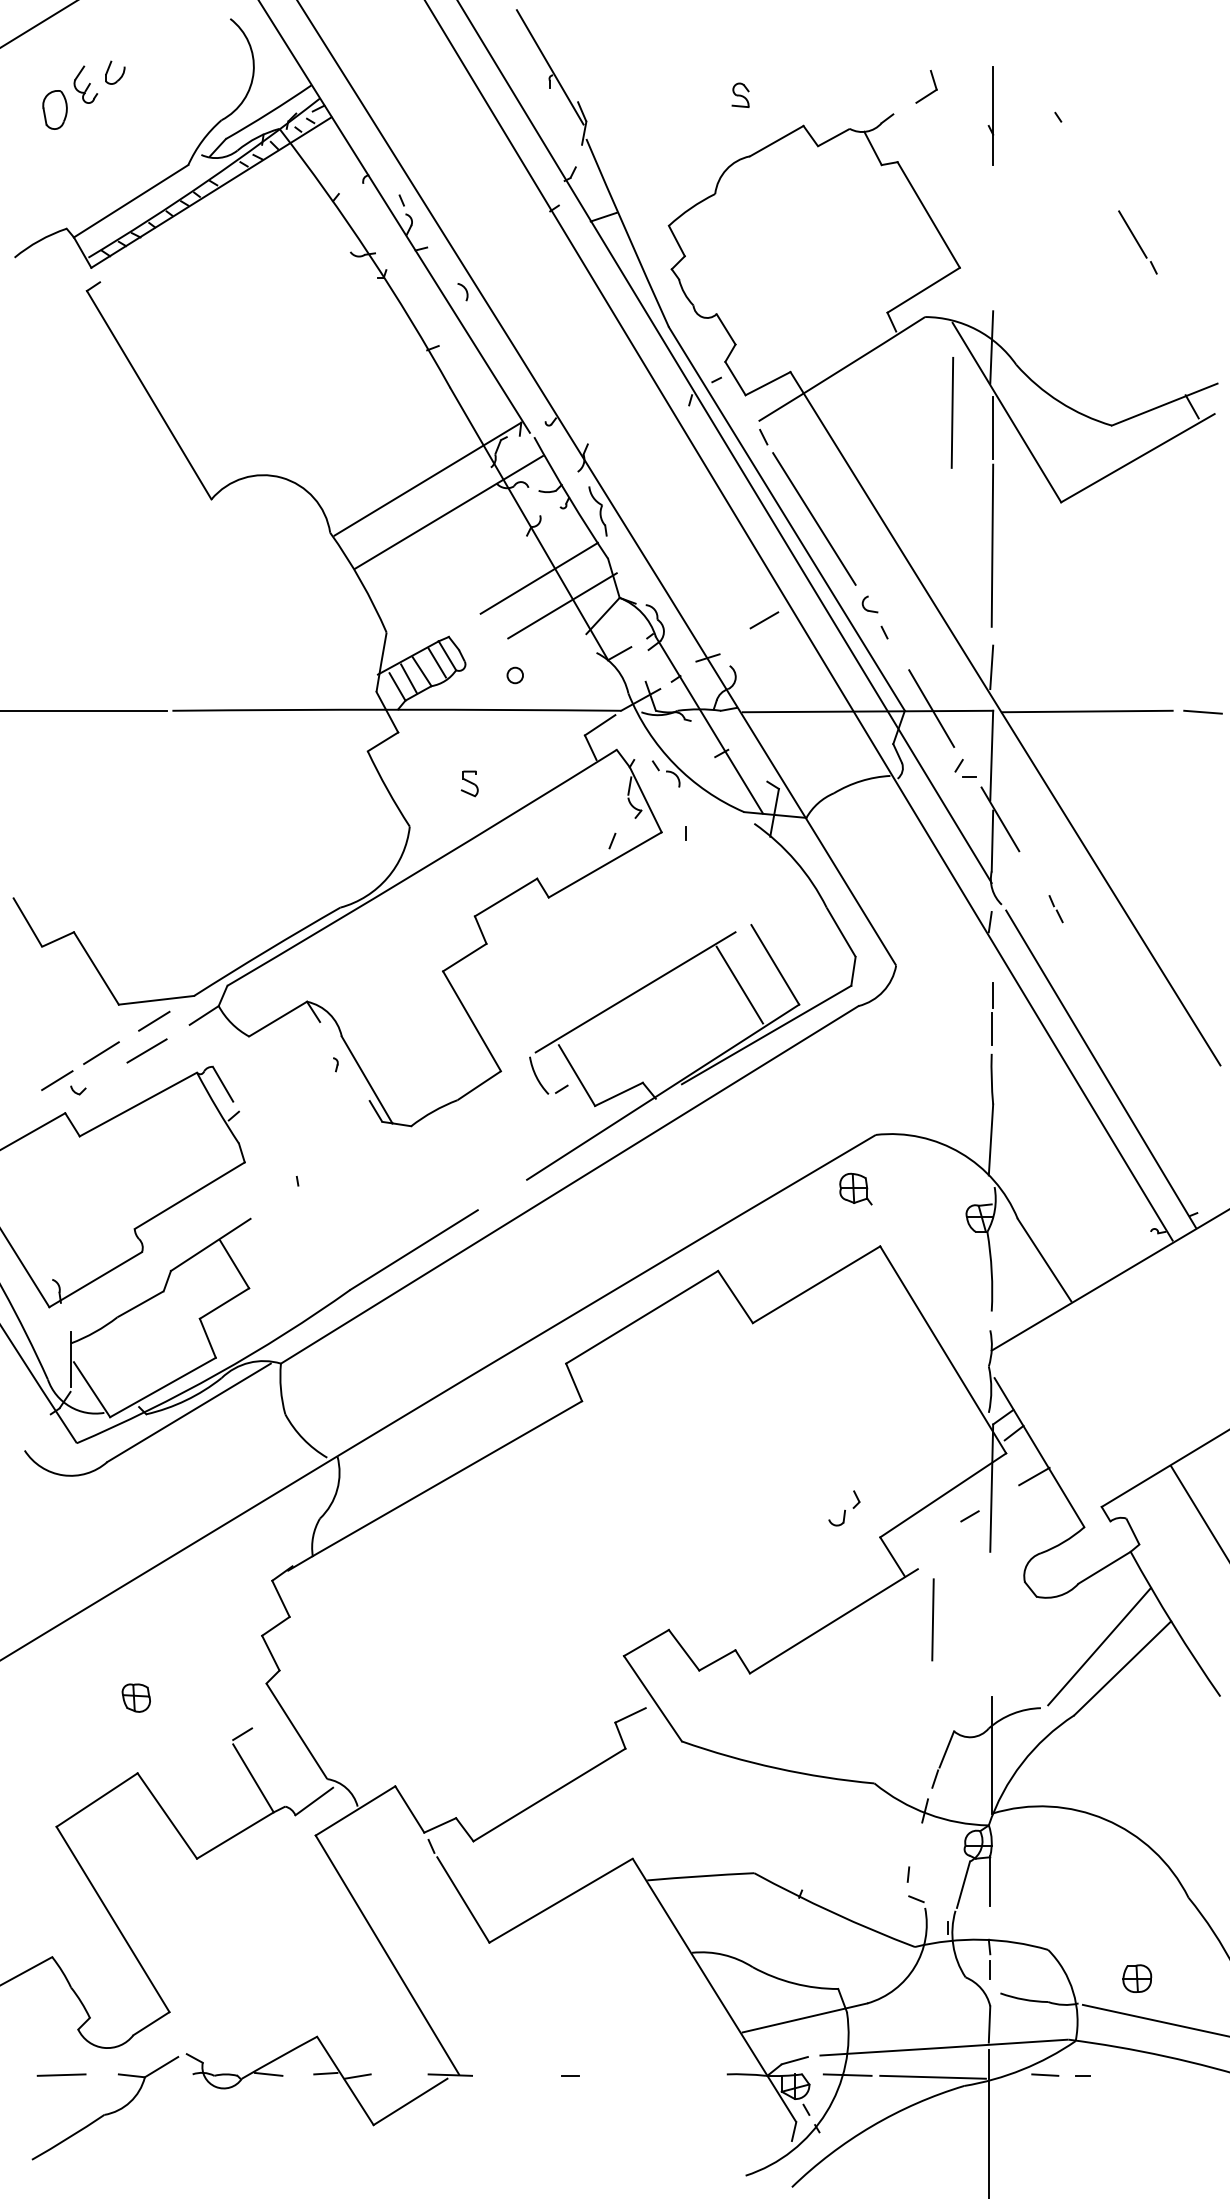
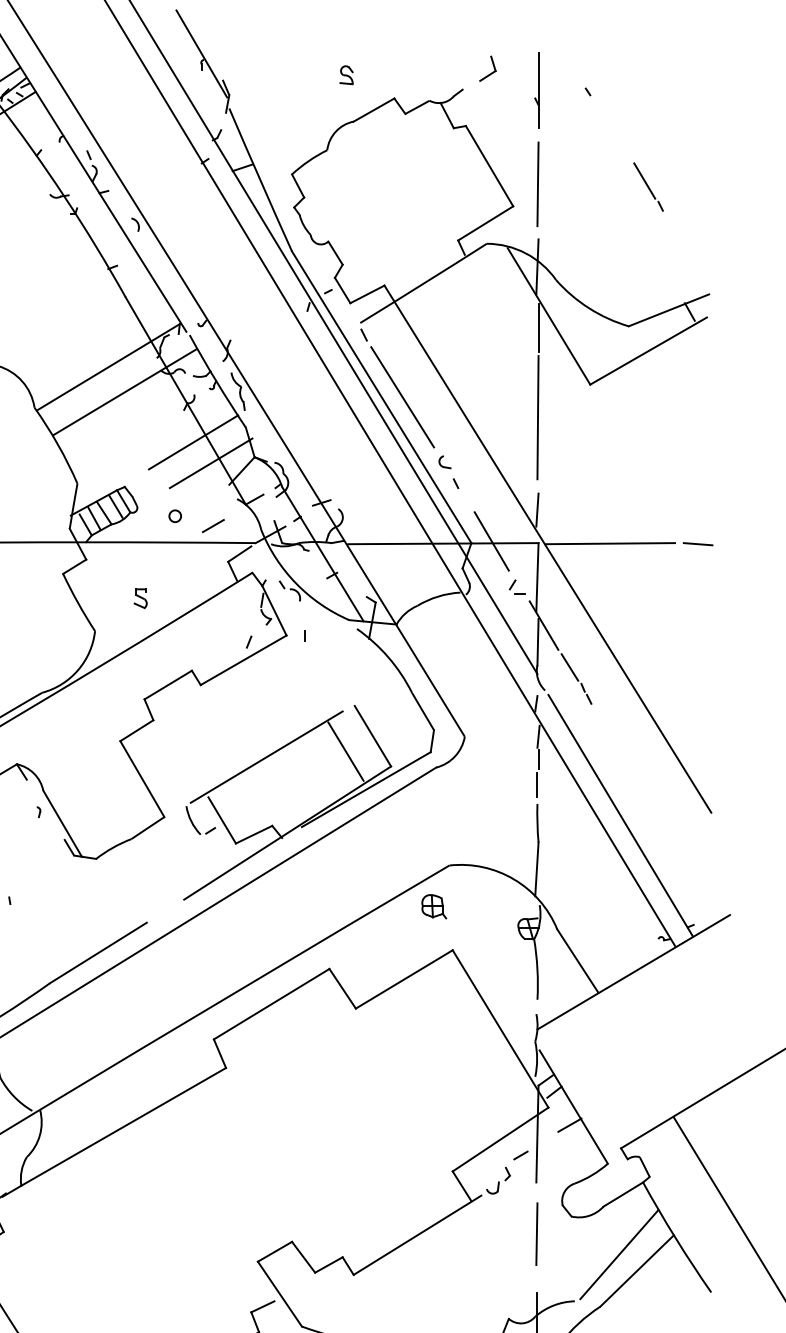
line: (952, 412) -> (538, 184), moved
line: (764, 620) -> (213, 526), moved
line: (1034, 874) -> (569, 667), added
line: (992, 965) -> (538, 736), added
part: (844, 1508) -> (498, 1180), moved
line: (932, 1619) -> (536, 1233), moved

